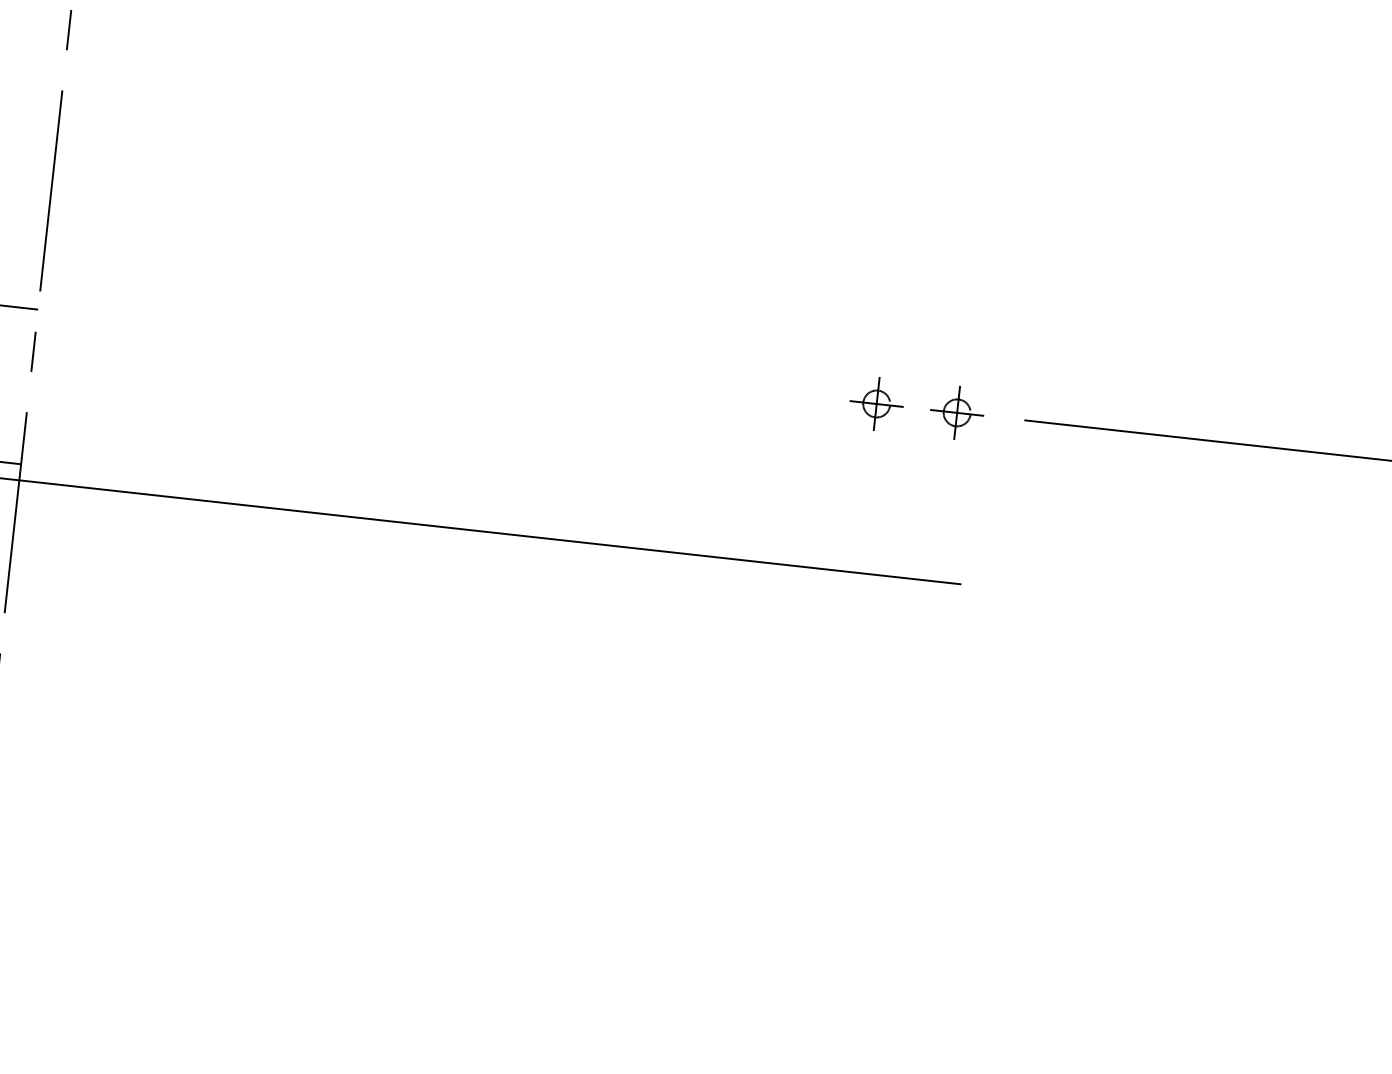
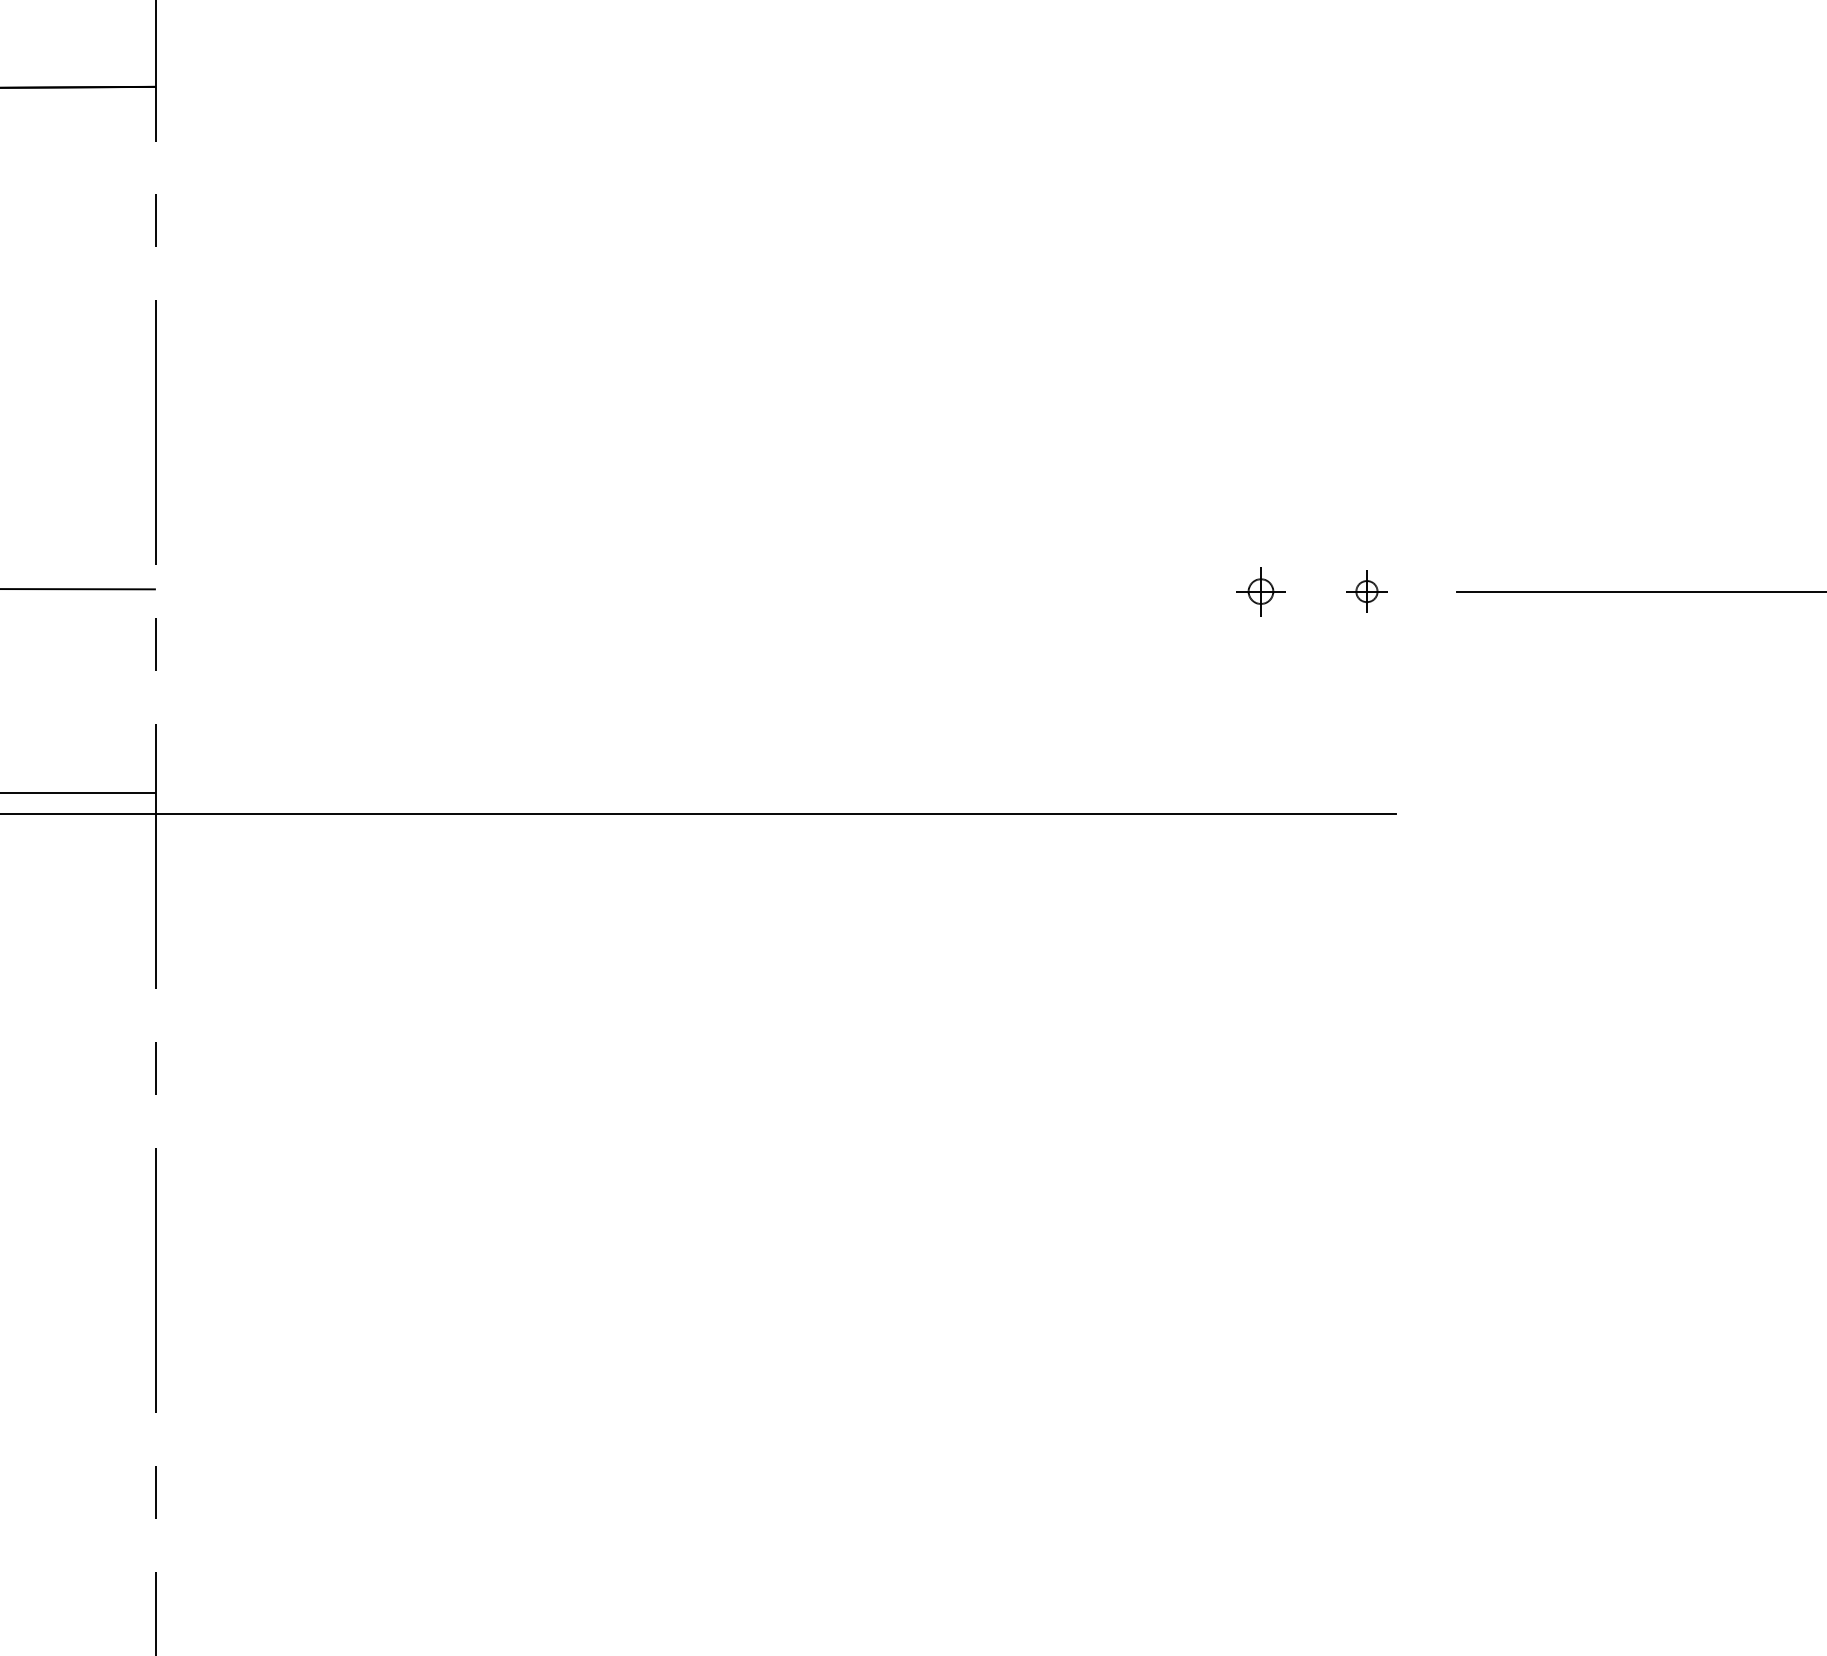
part: (876, 403) -> (1260, 591), size x0.7
part: (956, 412) -> (1366, 591), size x0.6

